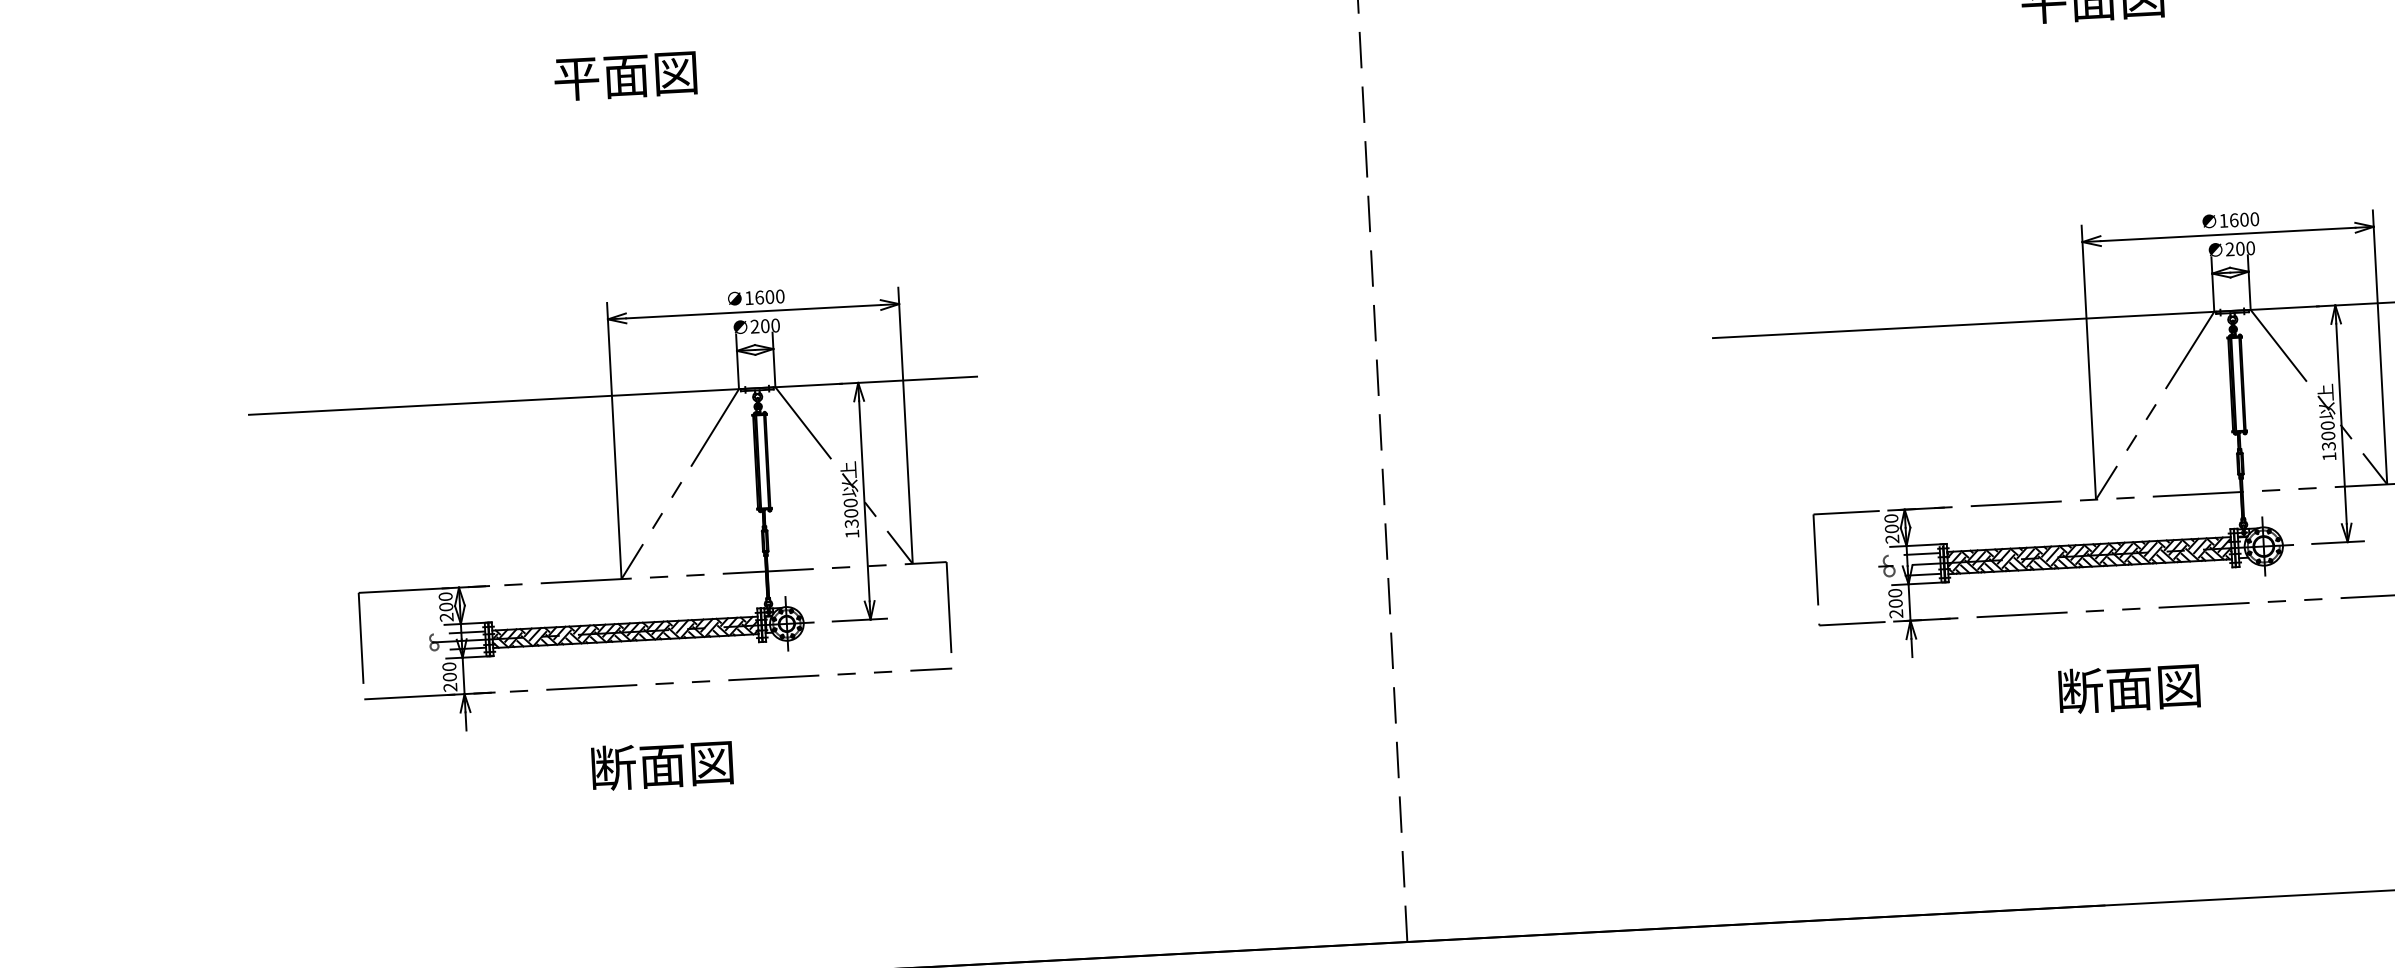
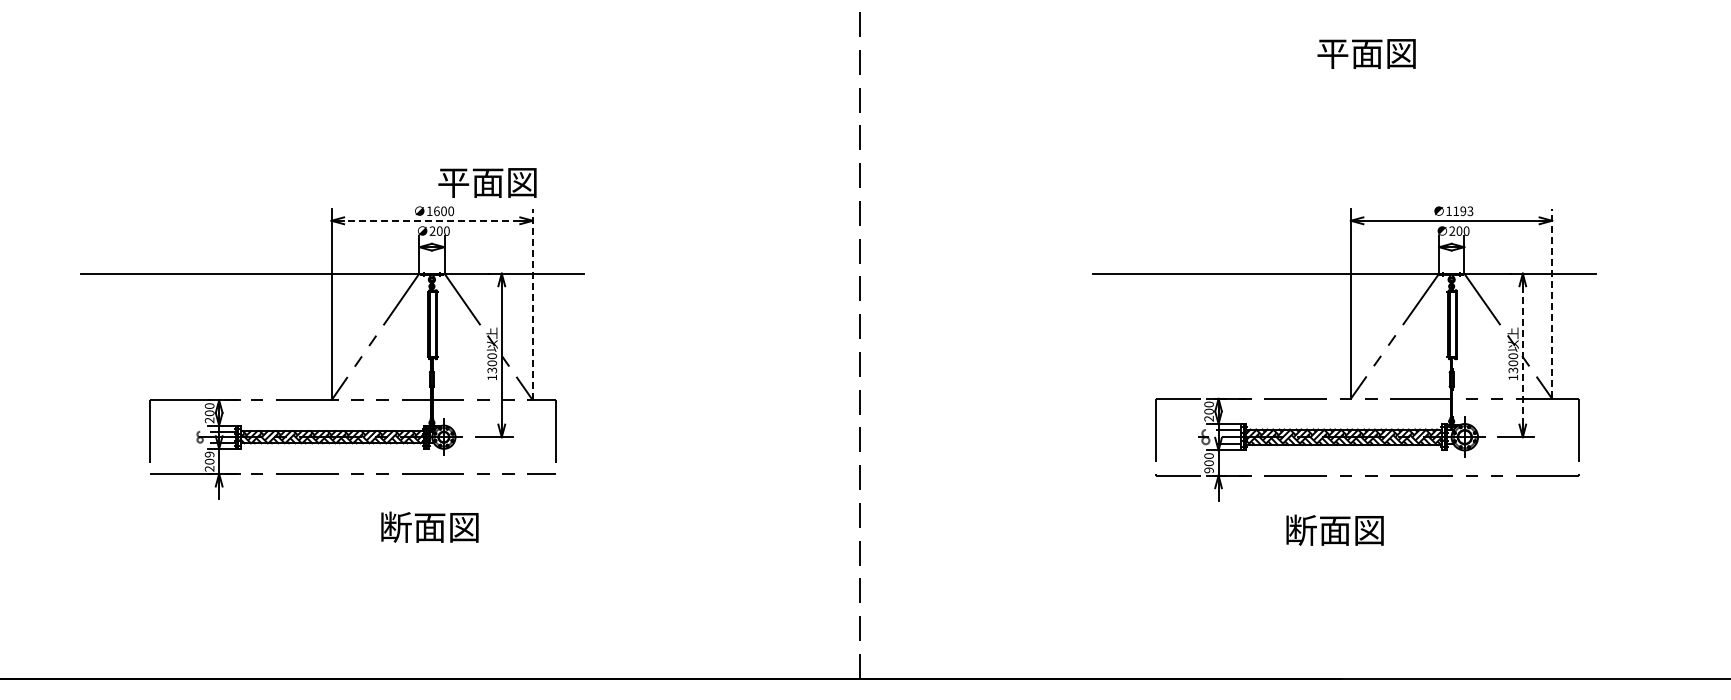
text: (625, 75) -> (487, 182), moved
text: (2244, 220) -> (1463, 211), 1600 -> 1193
line: (752, 311) -> (431, 220), solid -> dashed
line: (2380, 346) -> (1552, 303), solid -> dashed
line: (2341, 423) -> (1522, 355), solid -> dashed
line: (904, 425) -> (532, 304), solid -> dashed
text: (1896, 614) -> (1209, 470), 200 -> 900
text: (449, 666) -> (209, 454), 200 -> 209
text: (2128, 687) -> (1334, 529), moved
text: (661, 764) -> (429, 526), moved

